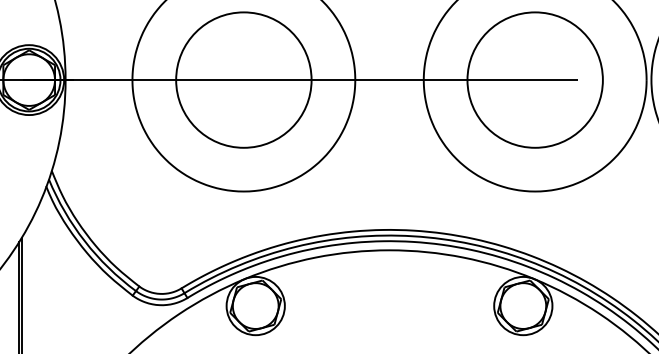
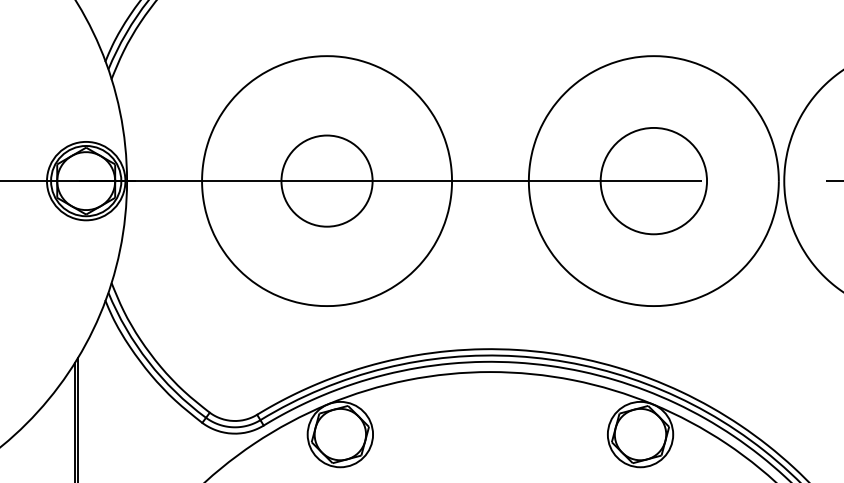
circle: (244, 80) -> (327, 181), size x0.6
circle: (534, 80) -> (653, 181), size x0.7

